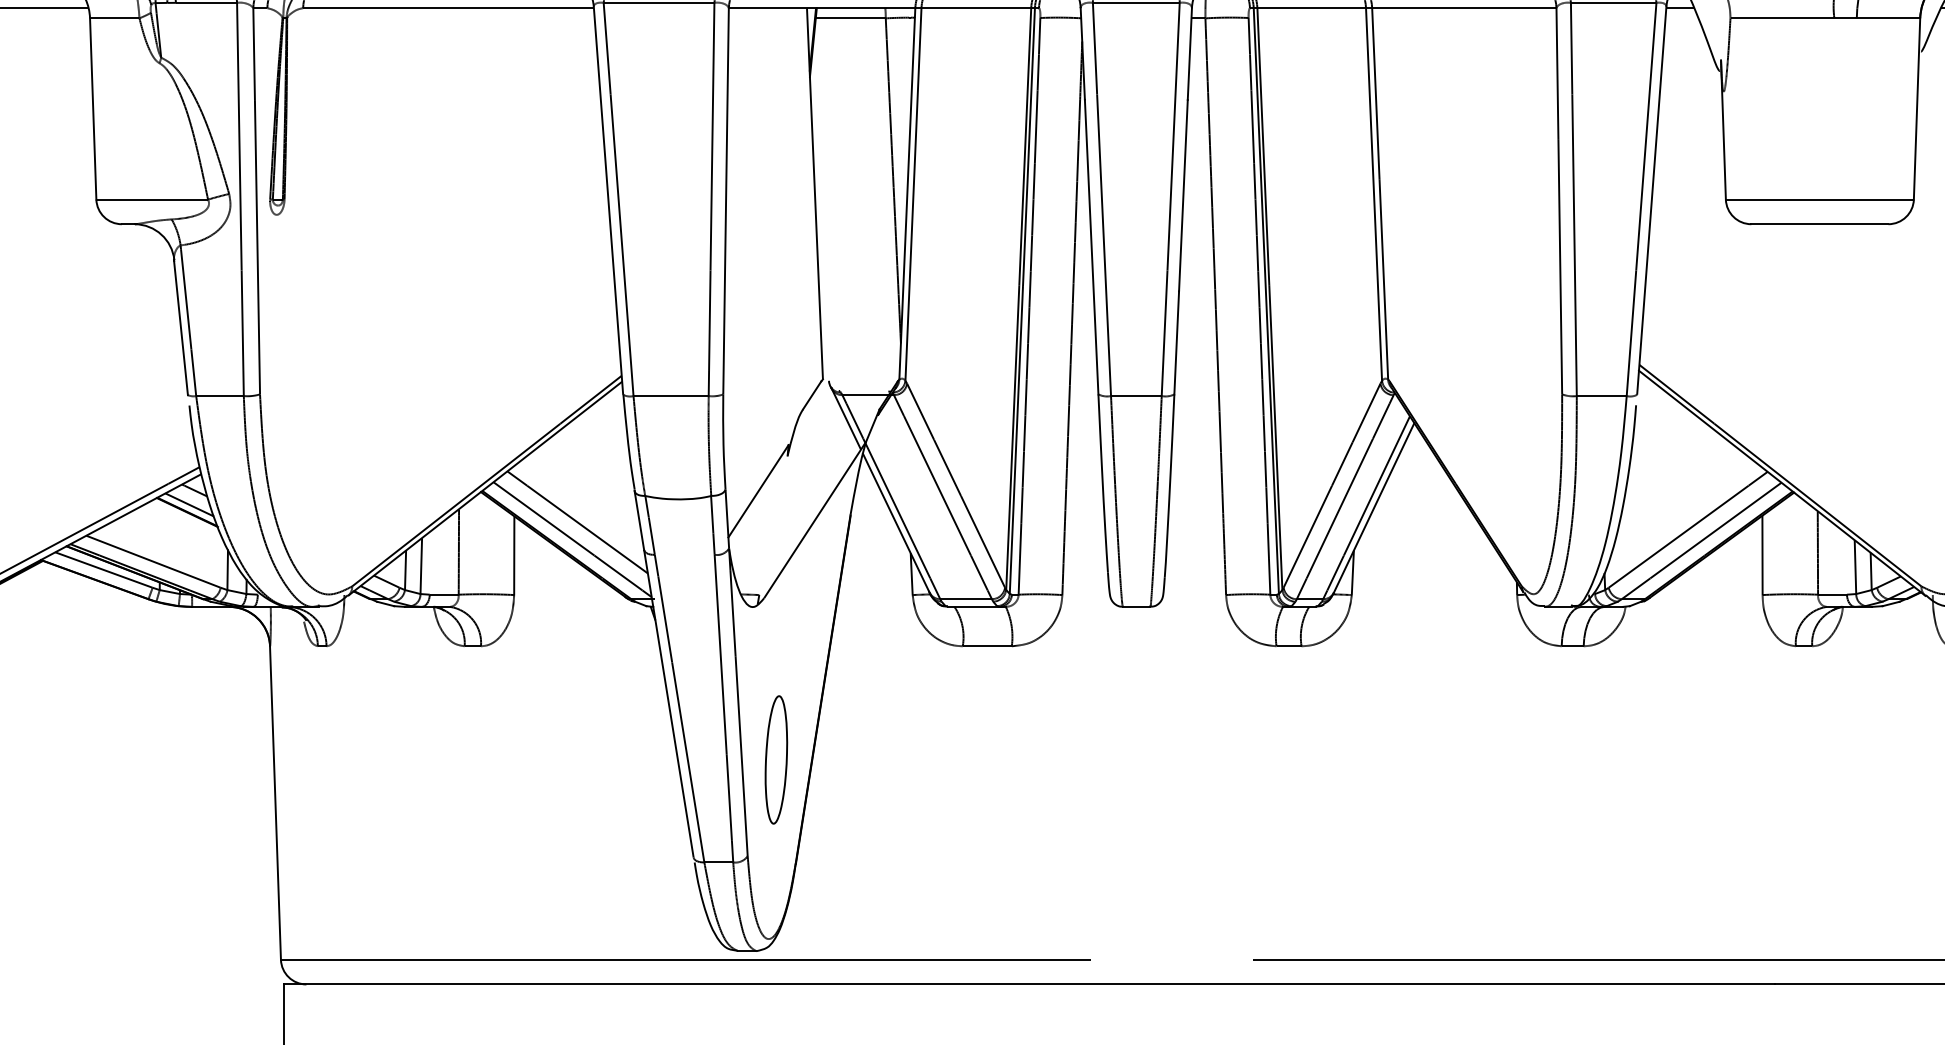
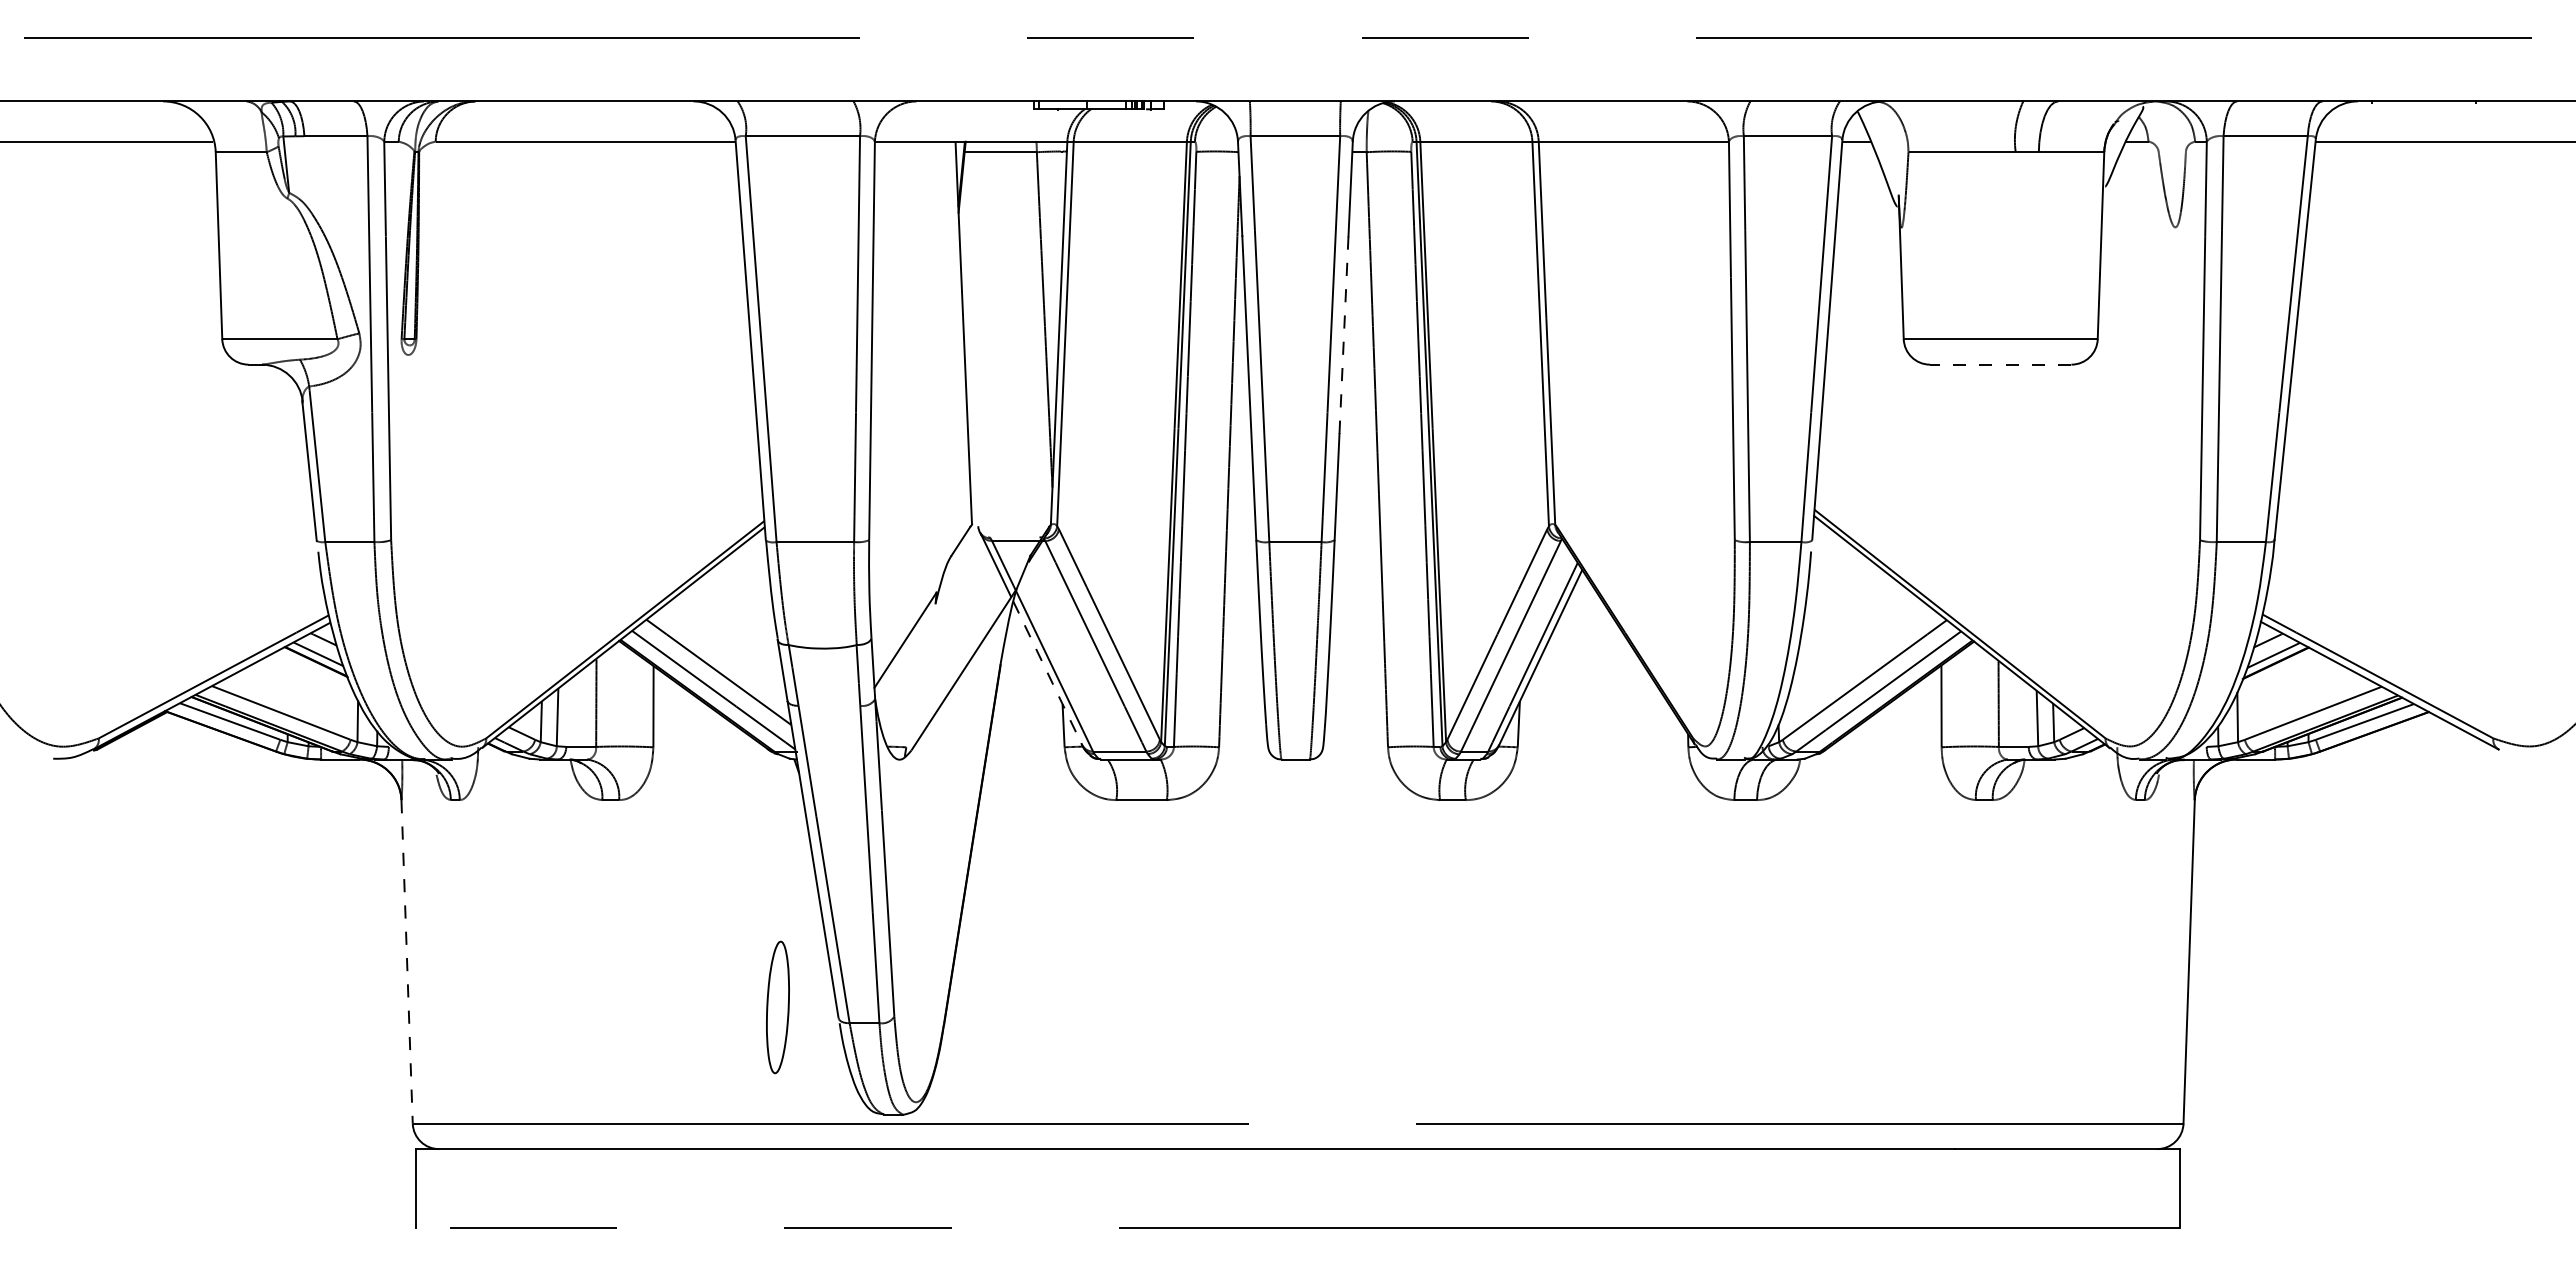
line: (1182, 195) -> (1343, 335), solid -> dashed
line: (1819, 224) -> (2000, 364), solid -> dashed
line: (896, 523) -> (1047, 673), solid -> dashed
part: (775, 759) -> (777, 1007), moved
line: (275, 802) -> (407, 961), solid -> dashed

